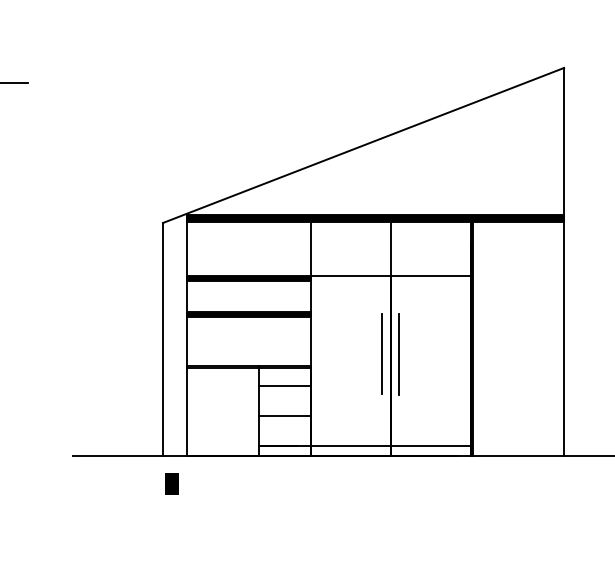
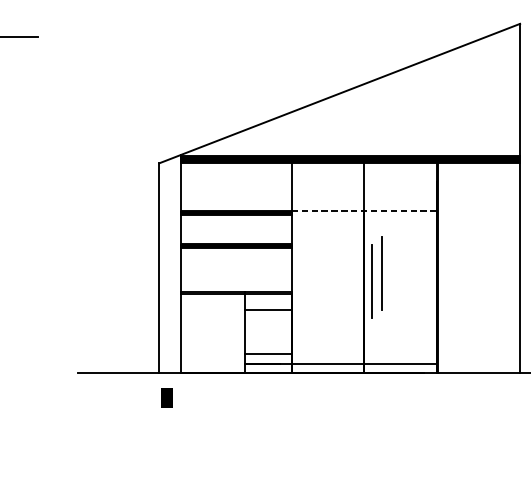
line: (390, 275) -> (363, 210), solid -> dashed
line: (381, 353) -> (381, 272), moved
line: (284, 416) -> (268, 354), moved

